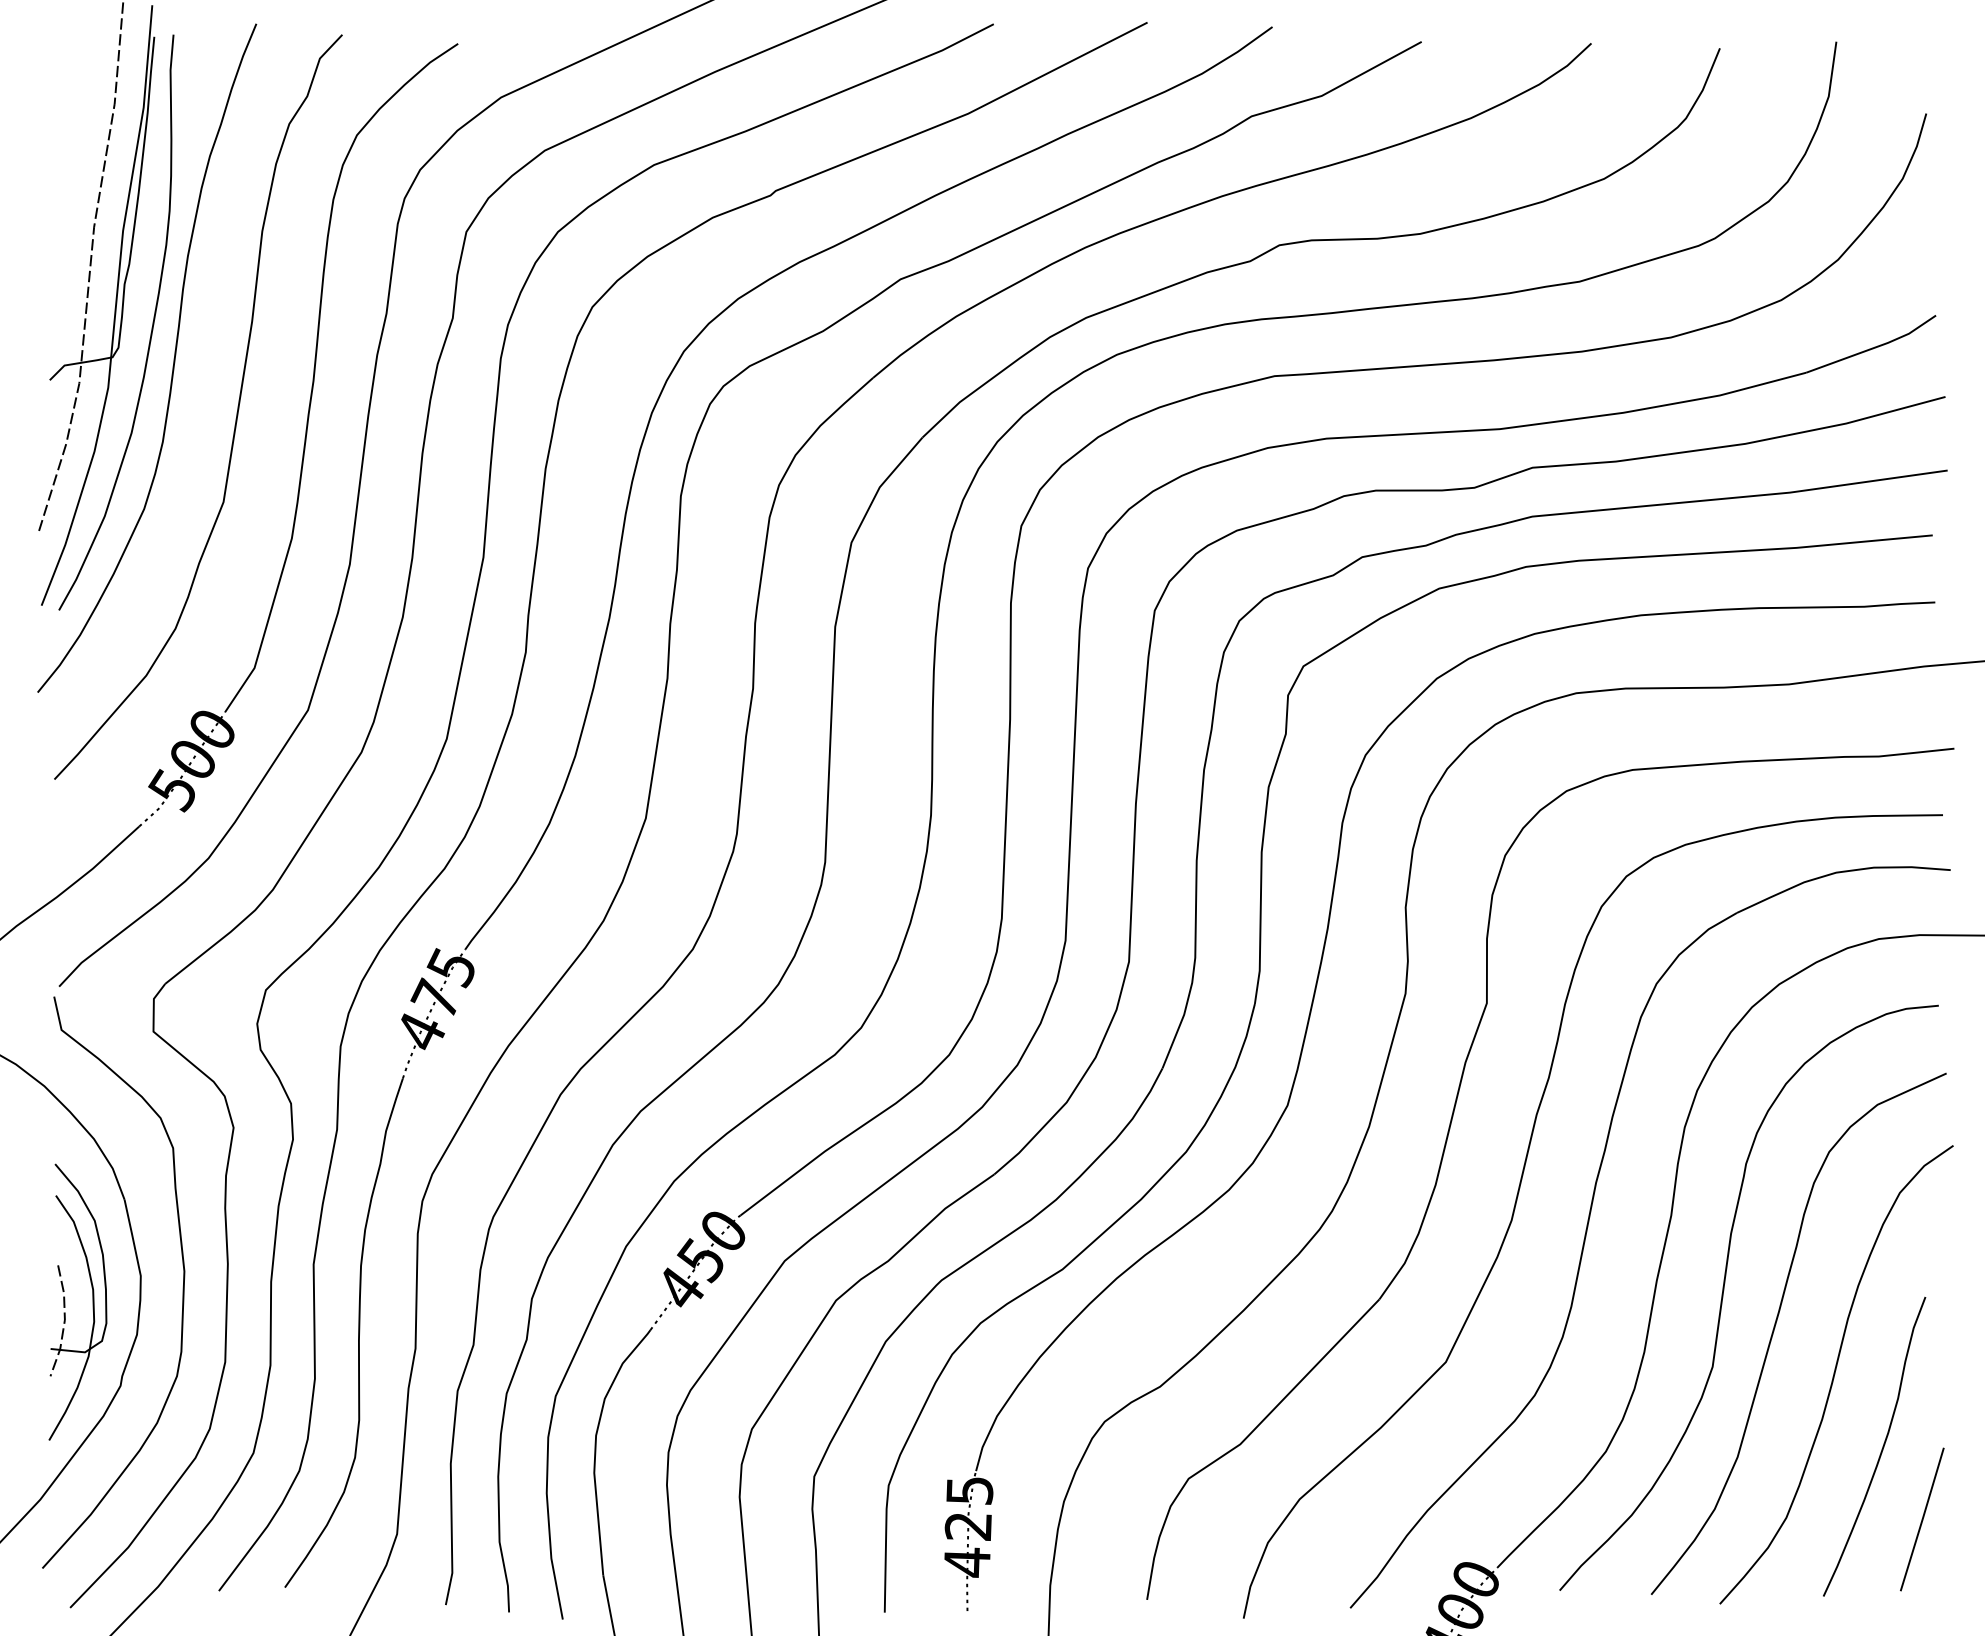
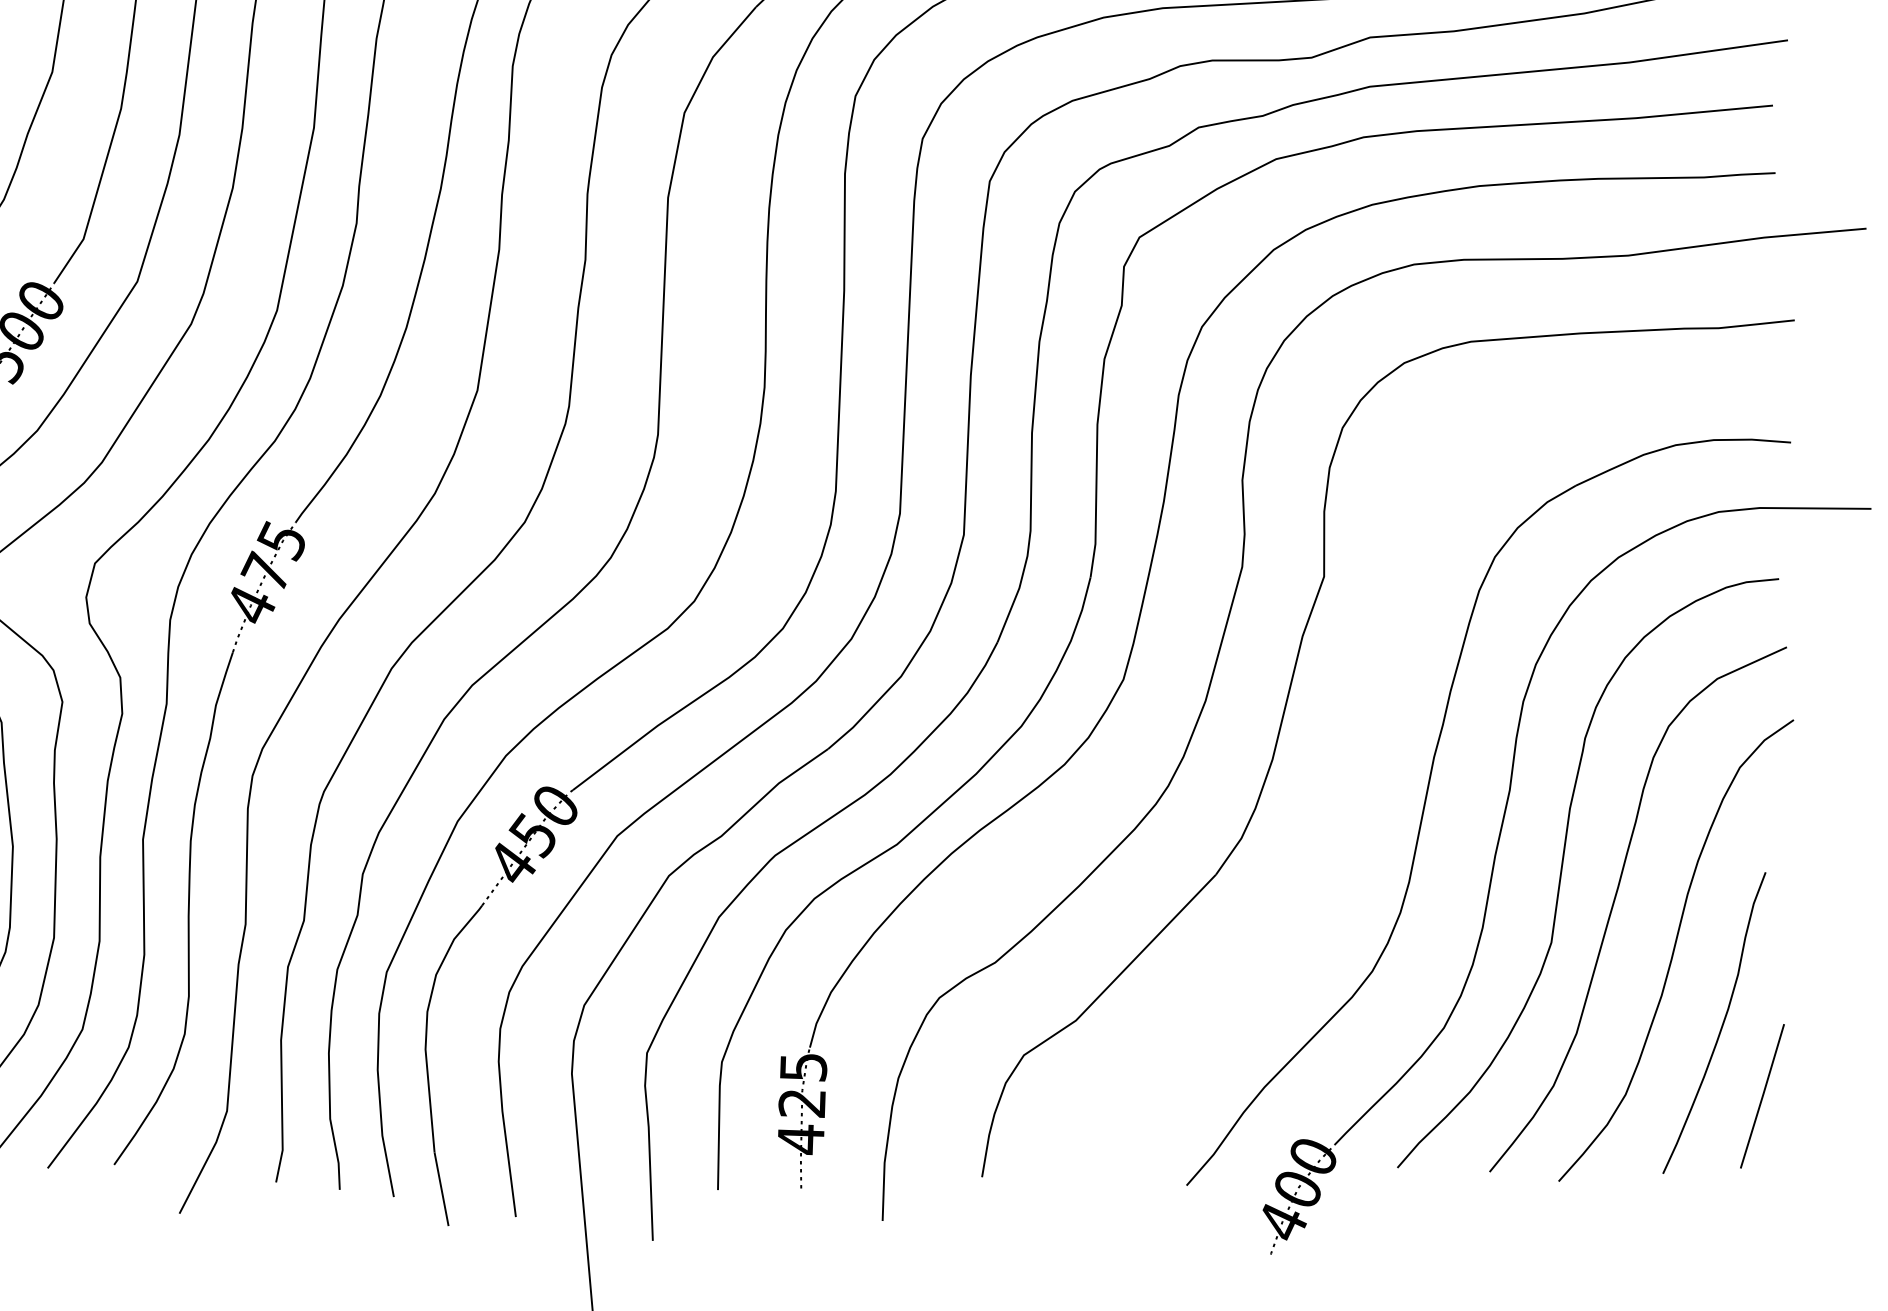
curve: (1517, 1201) -> (1354, 776), removed

